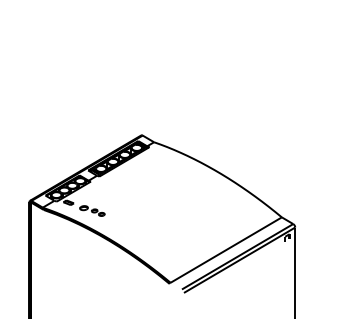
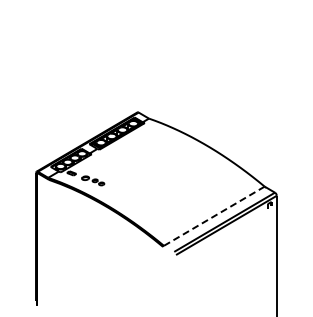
line: (226, 249) -> (214, 215), solid -> dashed

